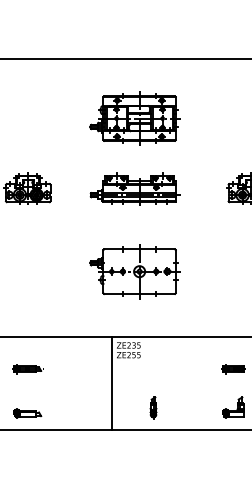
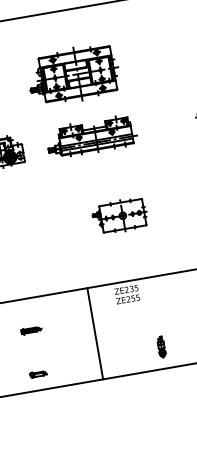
part: (134, 118) -> (72, 74), moved
part: (134, 188) -> (90, 136), moved
part: (134, 271) -> (119, 216), size x0.6
part: (27, 369) -> (30, 330), size x0.7
line: (111, 383) -> (95, 333), moved
part: (27, 413) -> (38, 374), size x0.6

